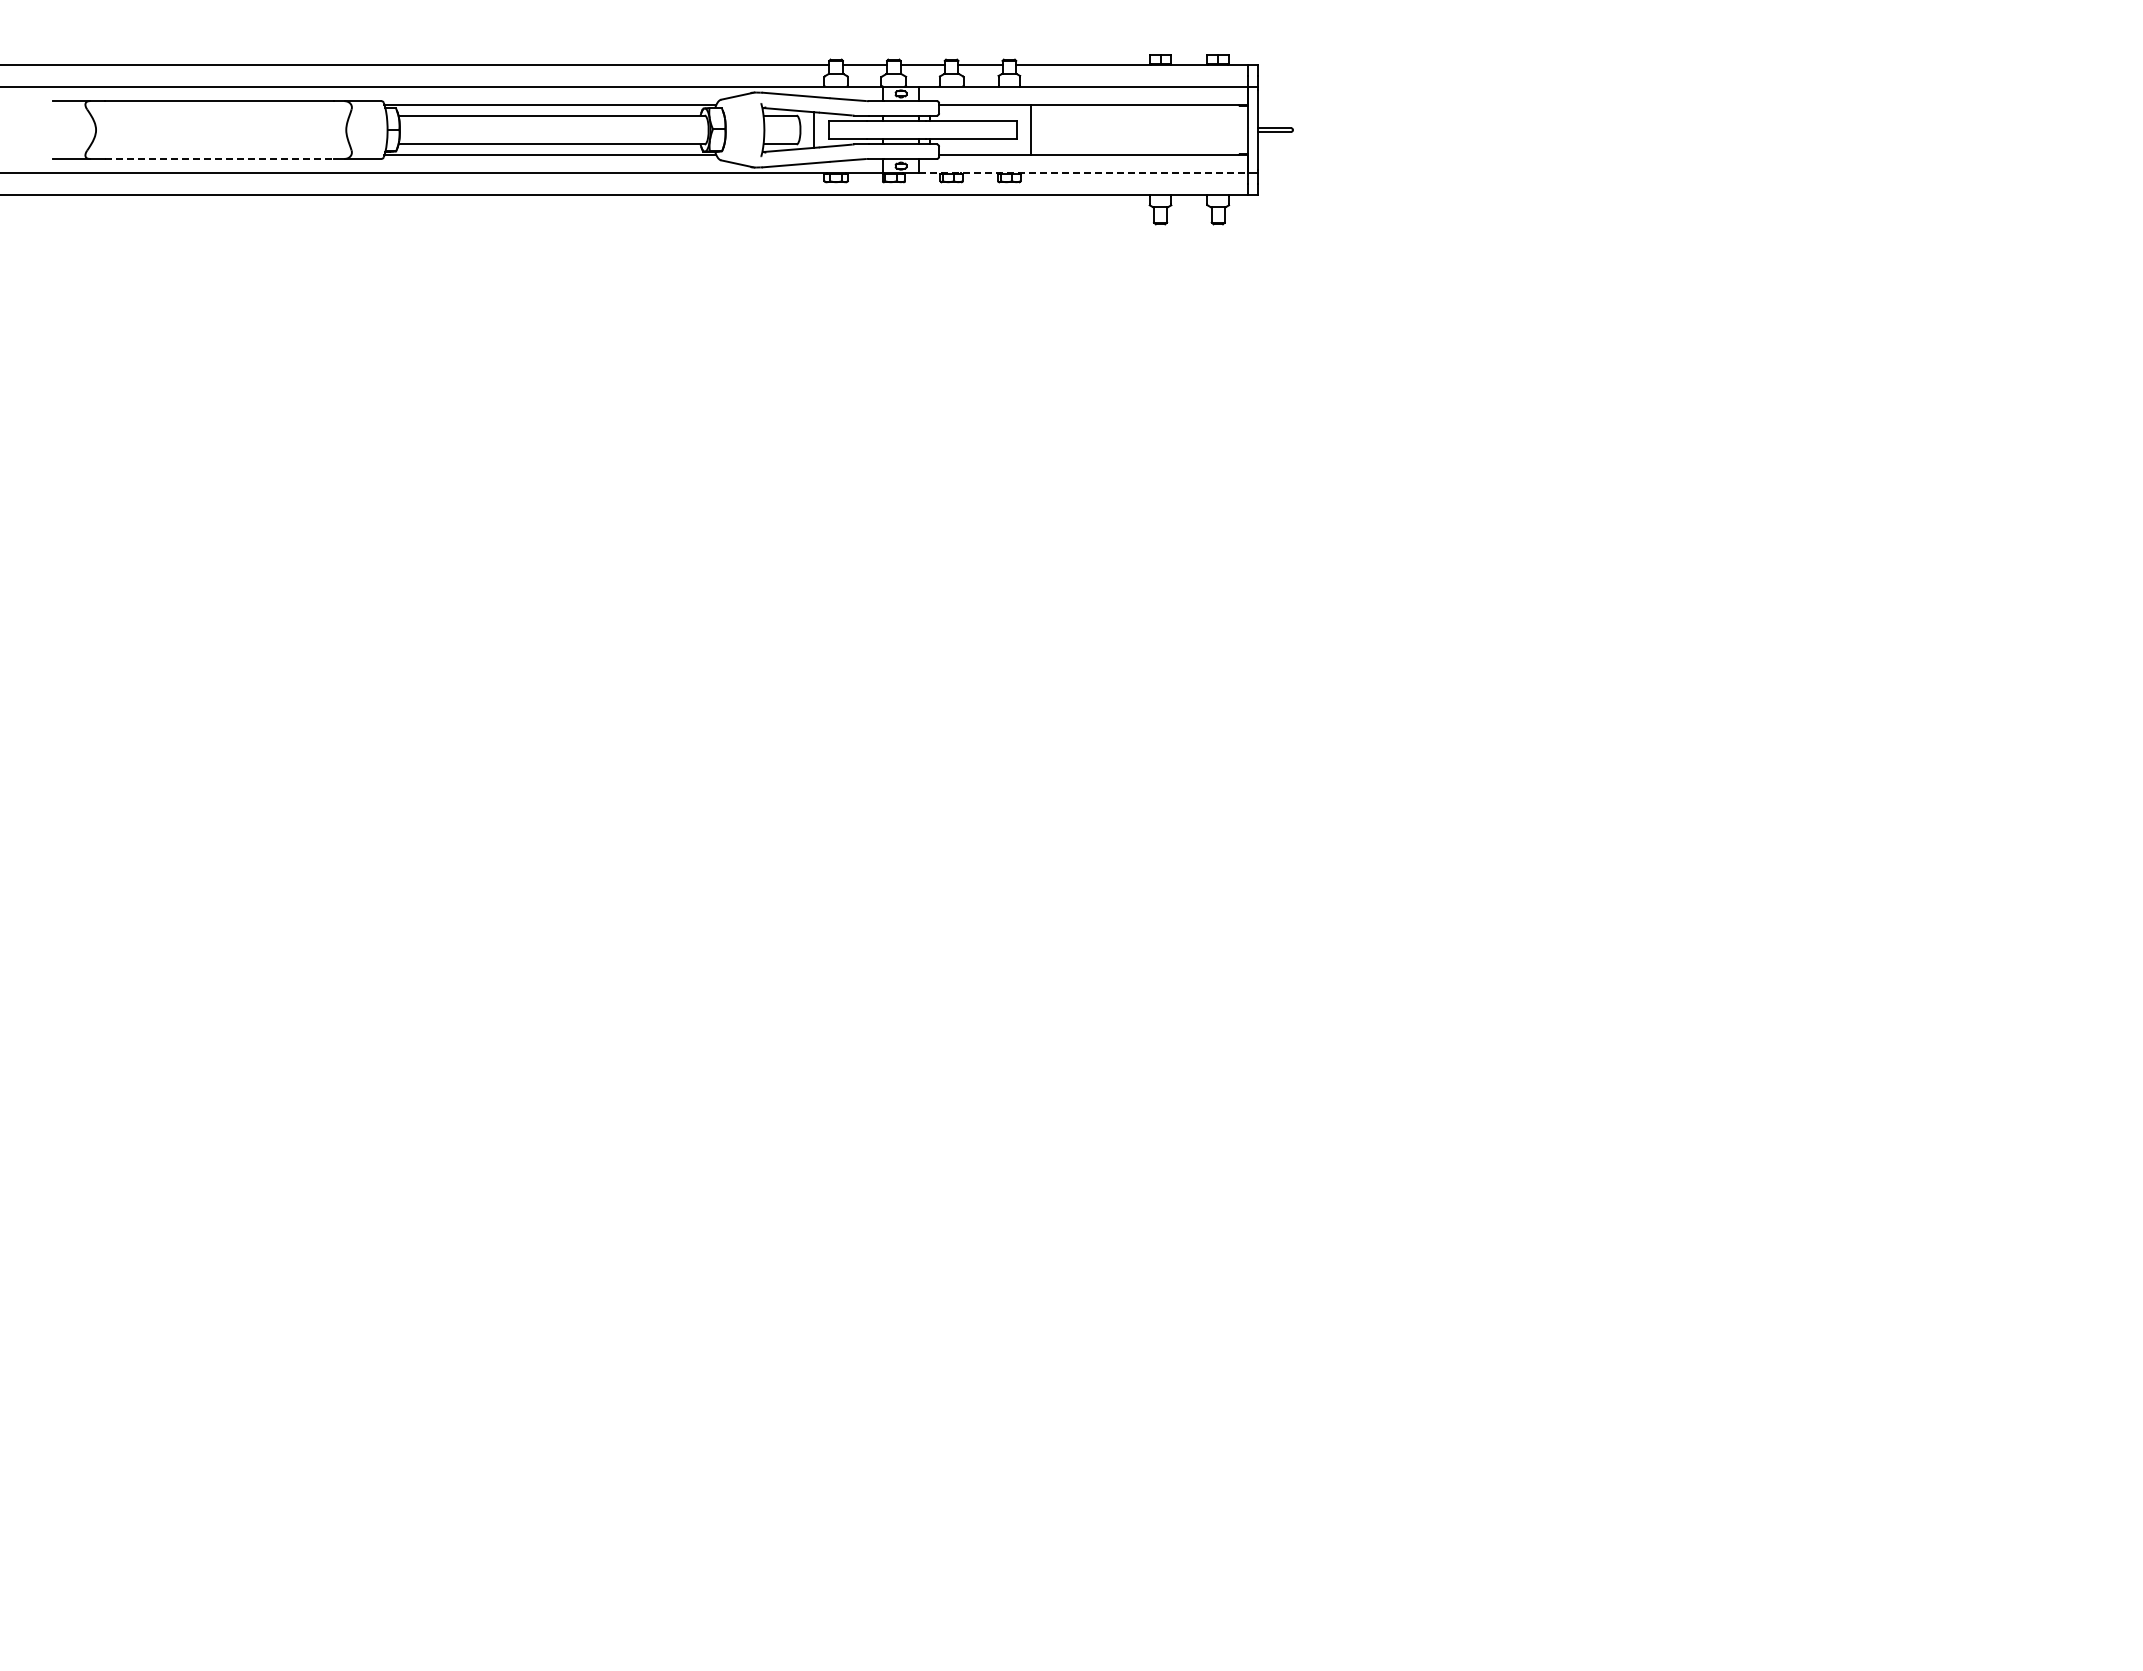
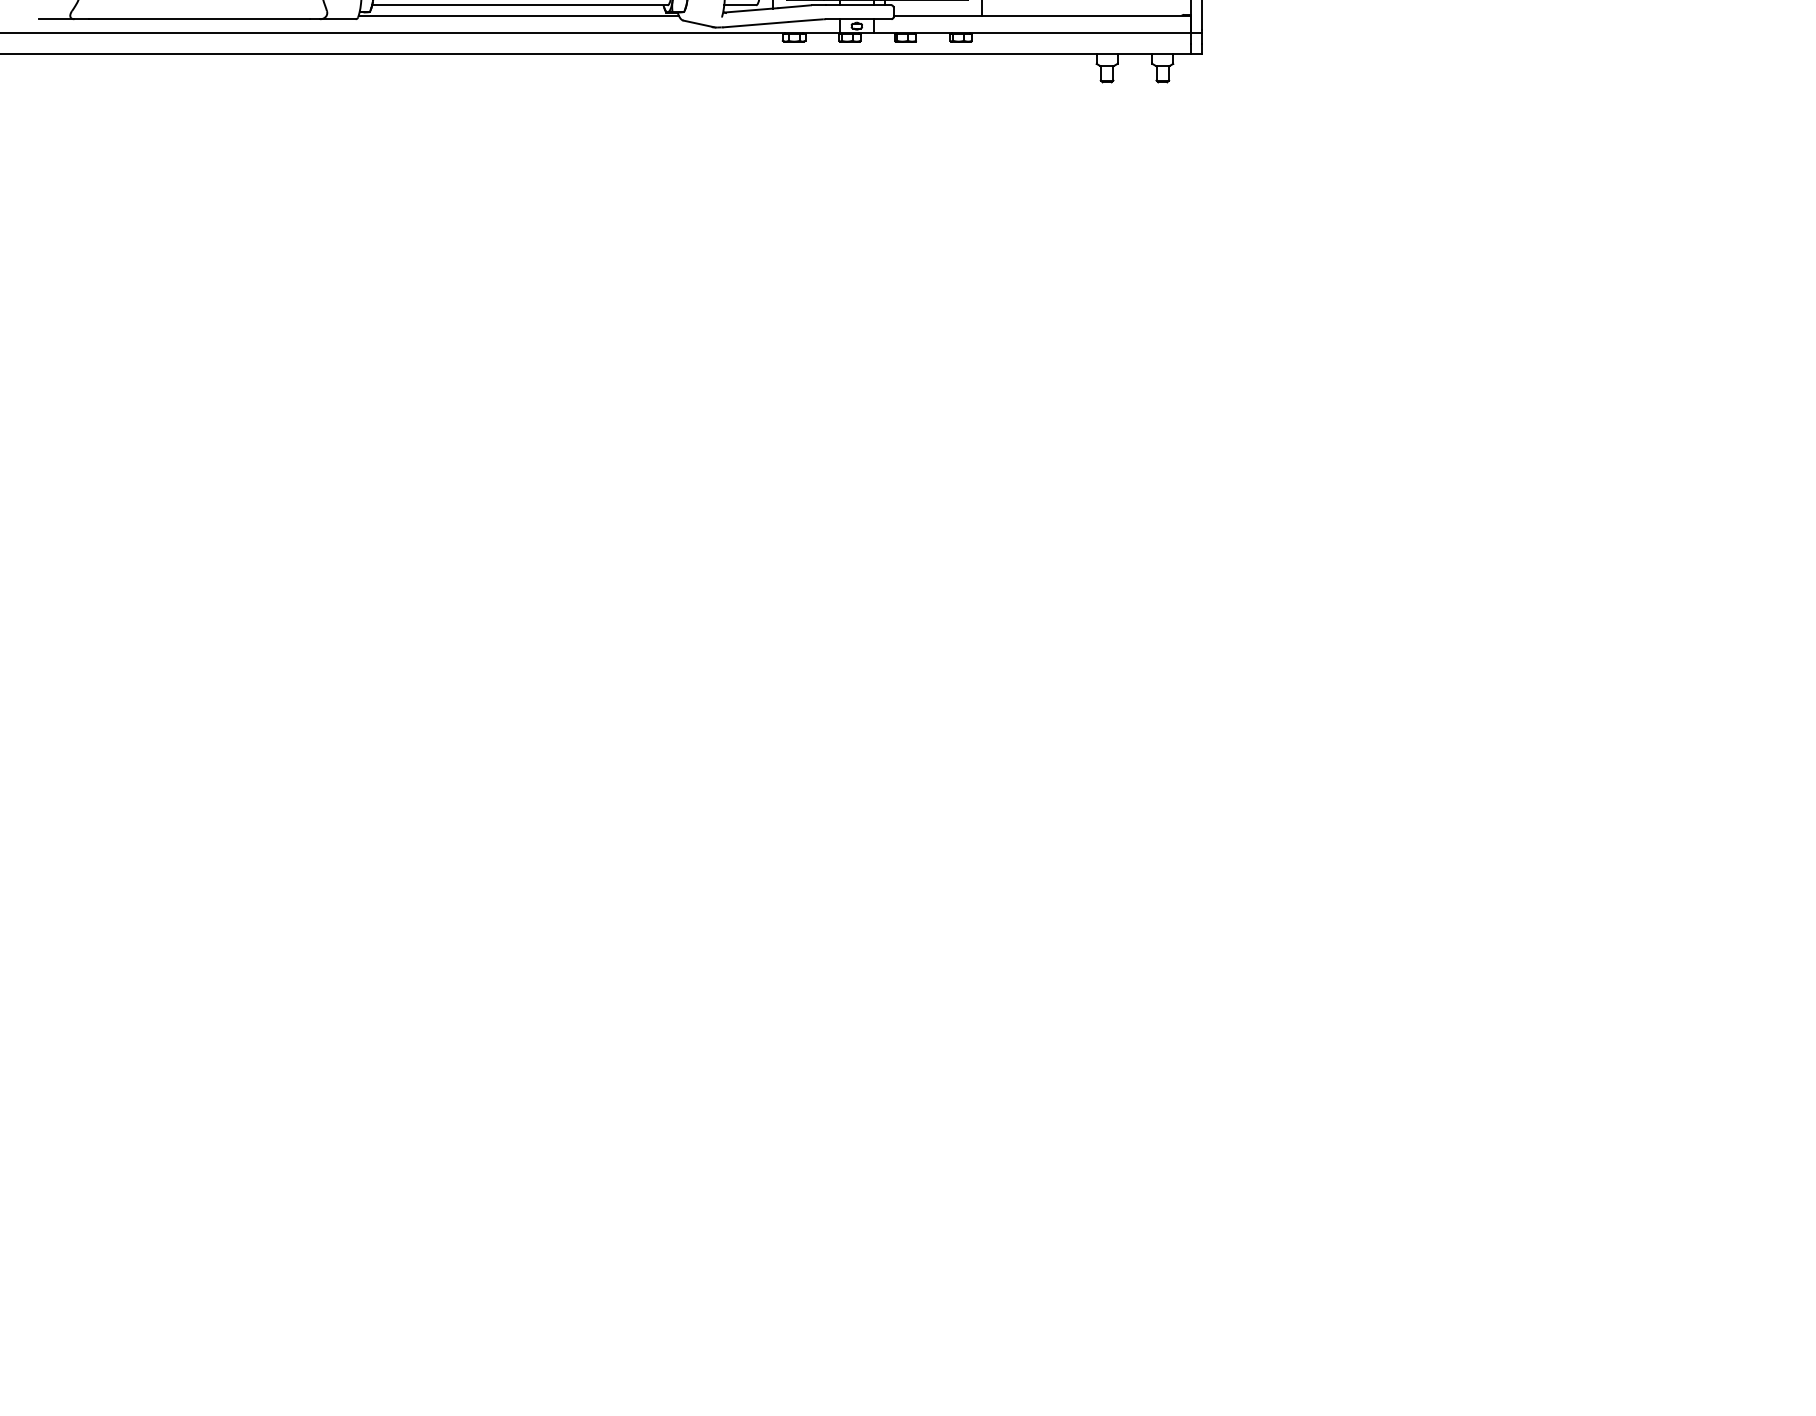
line: (220, 158) -> (200, 18), dashed -> solid
line: (1083, 173) -> (1032, 33), dashed -> solid

